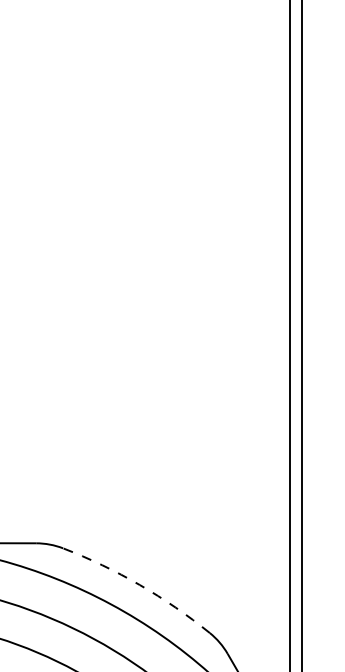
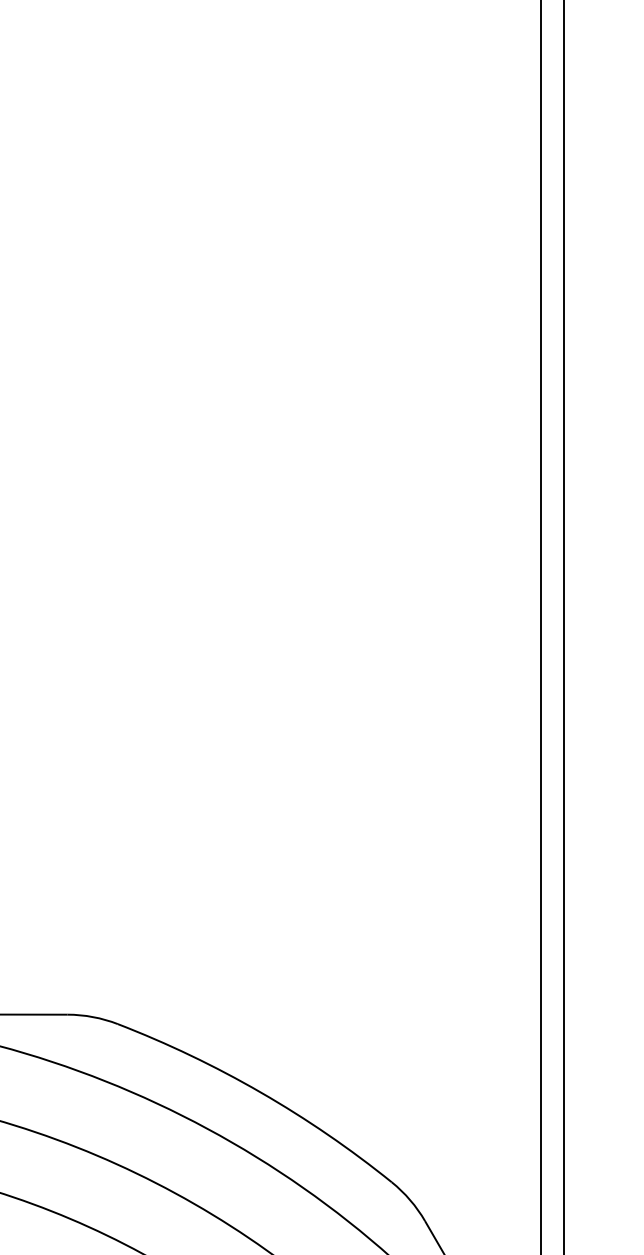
arc: (139, 585) -> (260, 1093), dashed -> solid

